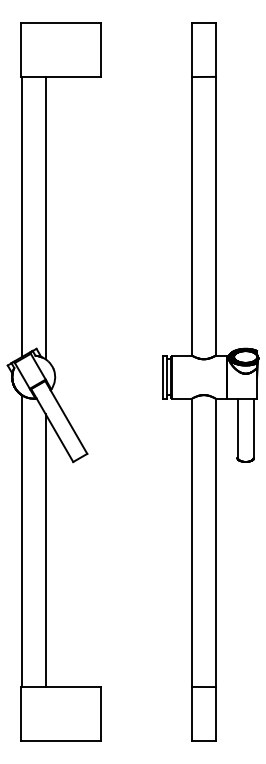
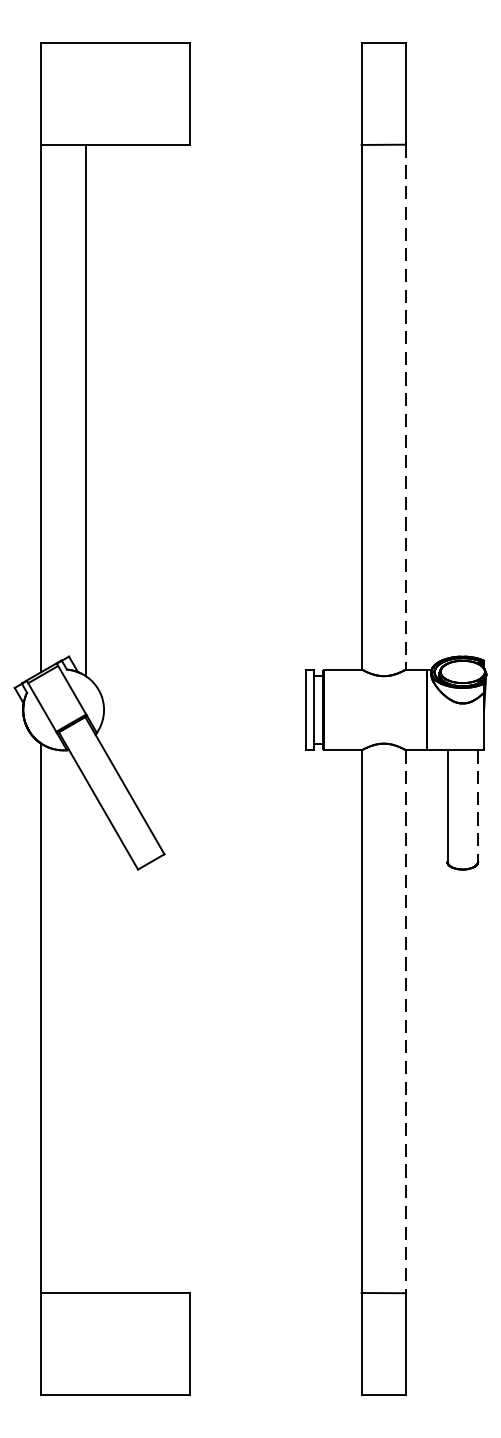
line: (215, 216) -> (405, 407), solid -> dashed
line: (253, 428) -> (477, 806), solid -> dashed
line: (215, 543) -> (405, 1022), solid -> dashed
line: (45, 549) -> (85, 1034), removed

